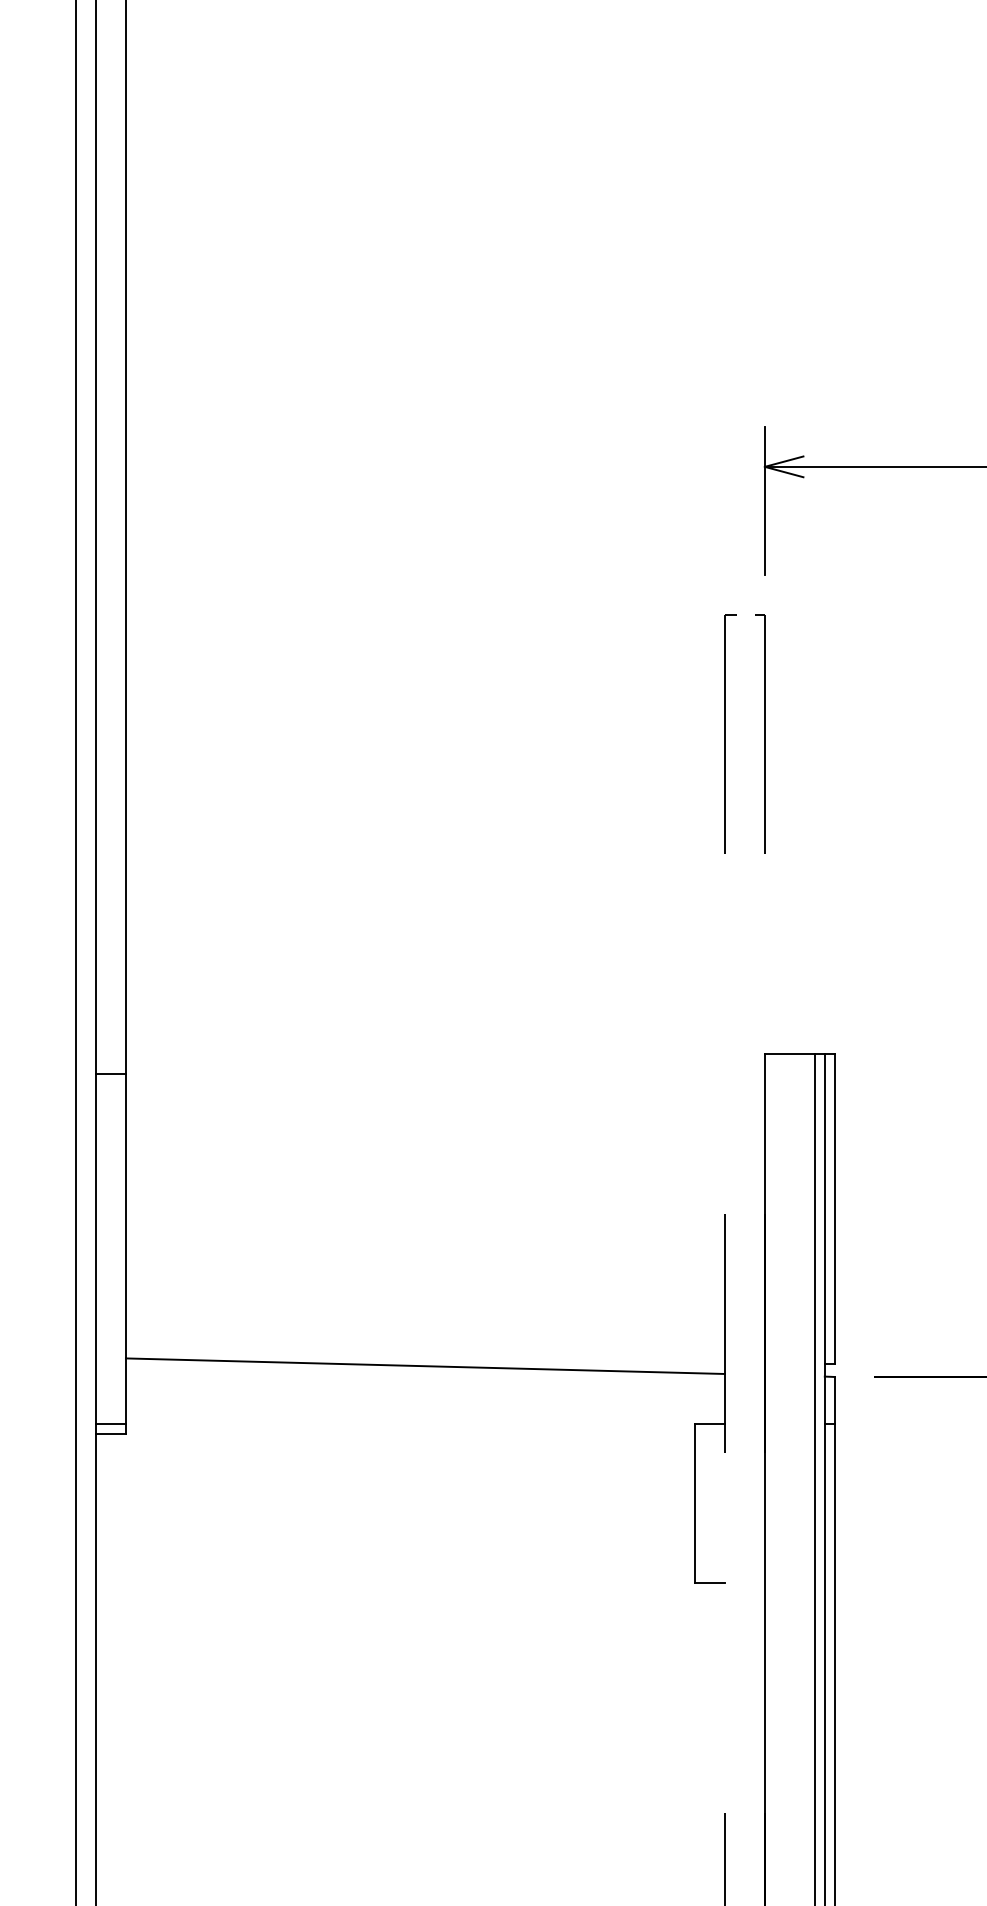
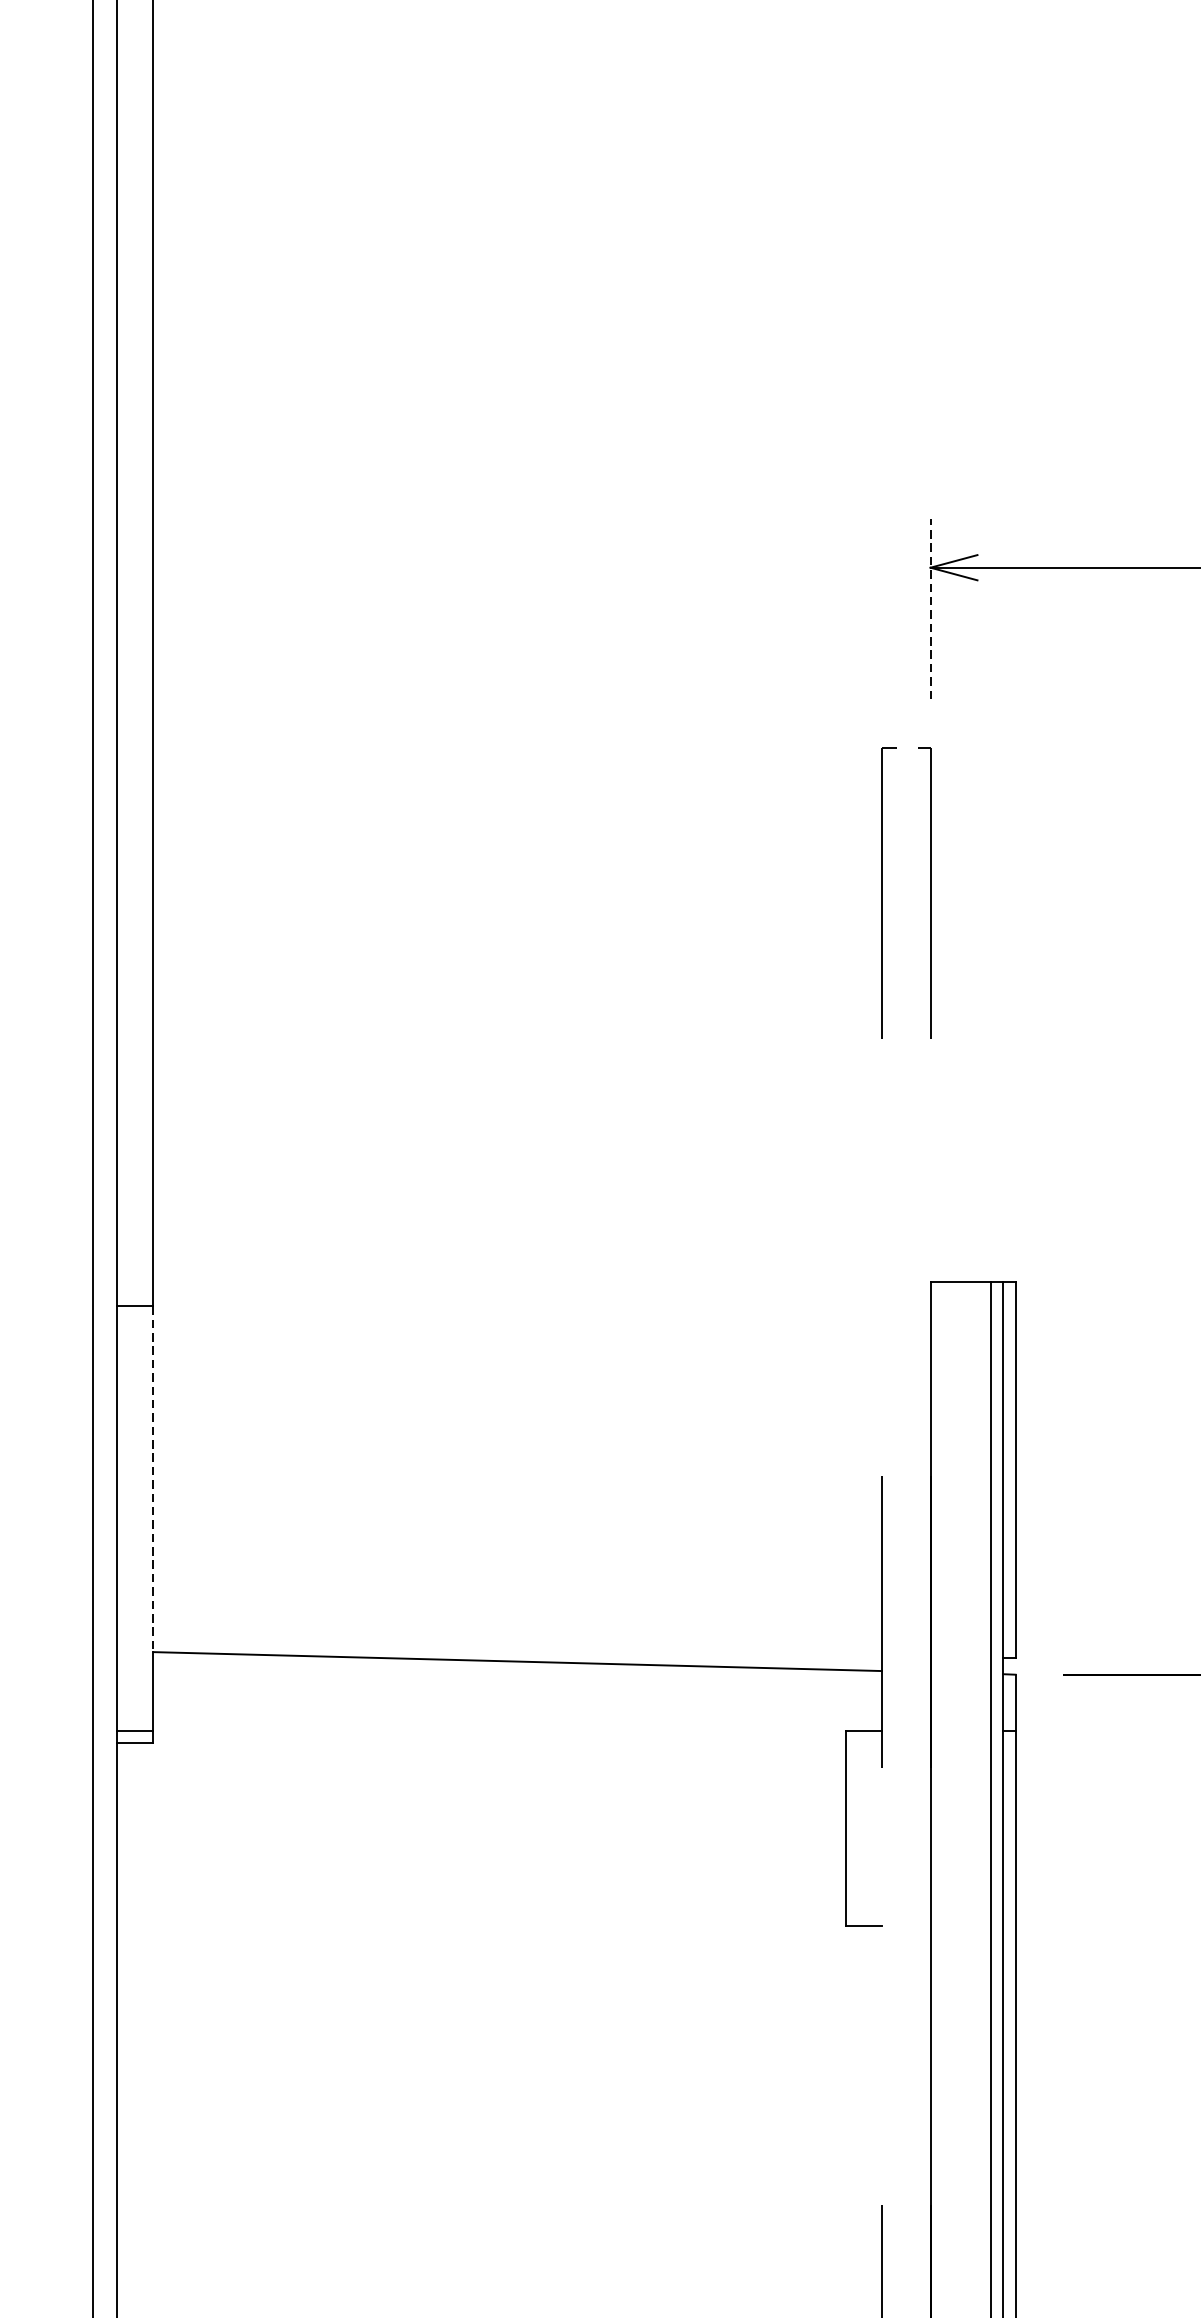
line: (764, 500) -> (930, 608), solid -> dashed
line: (125, 1216) -> (152, 1479), solid -> dashed

